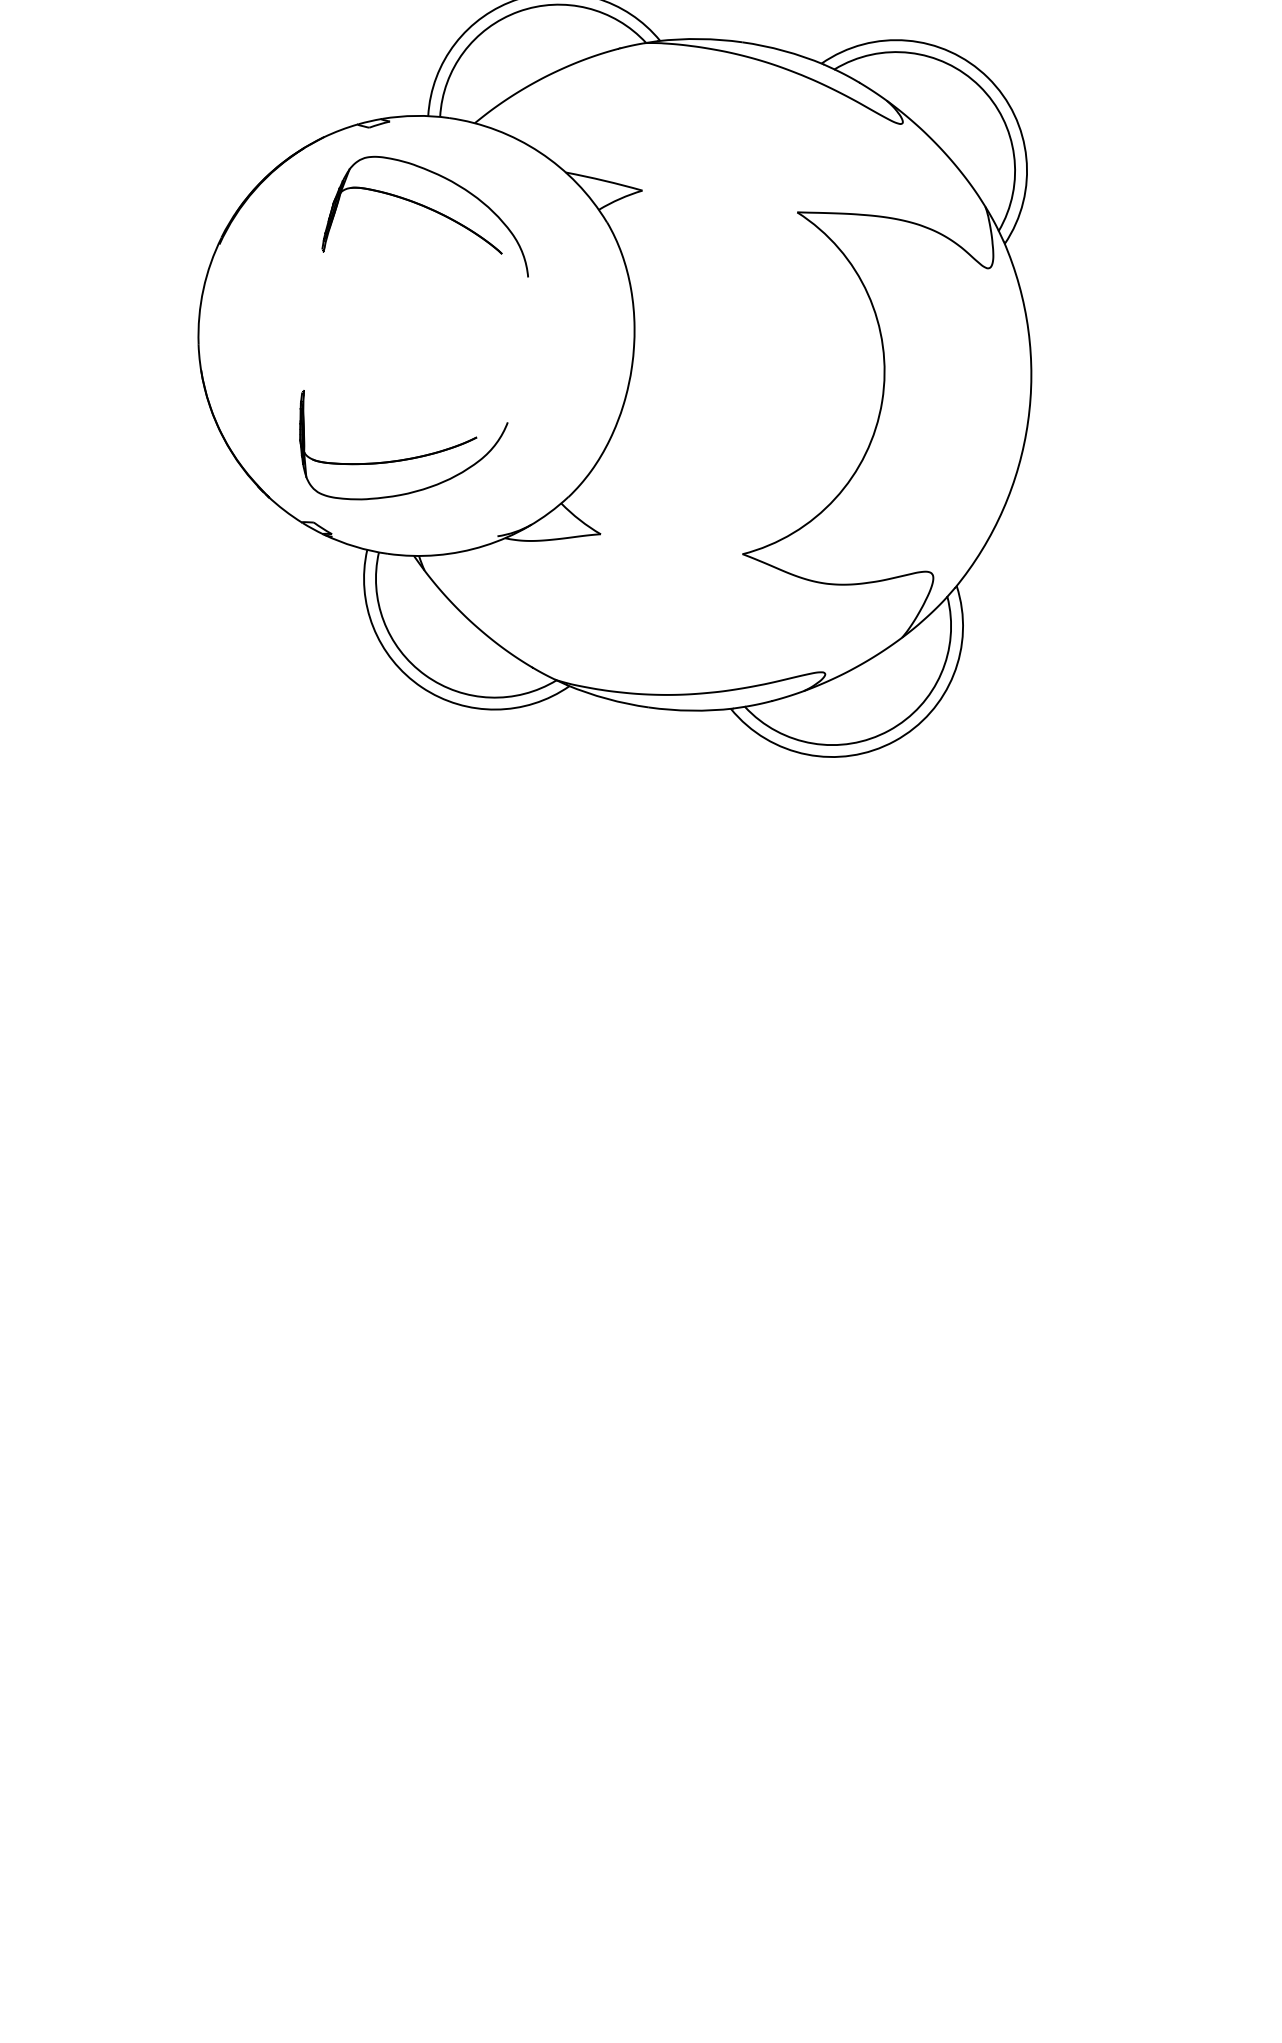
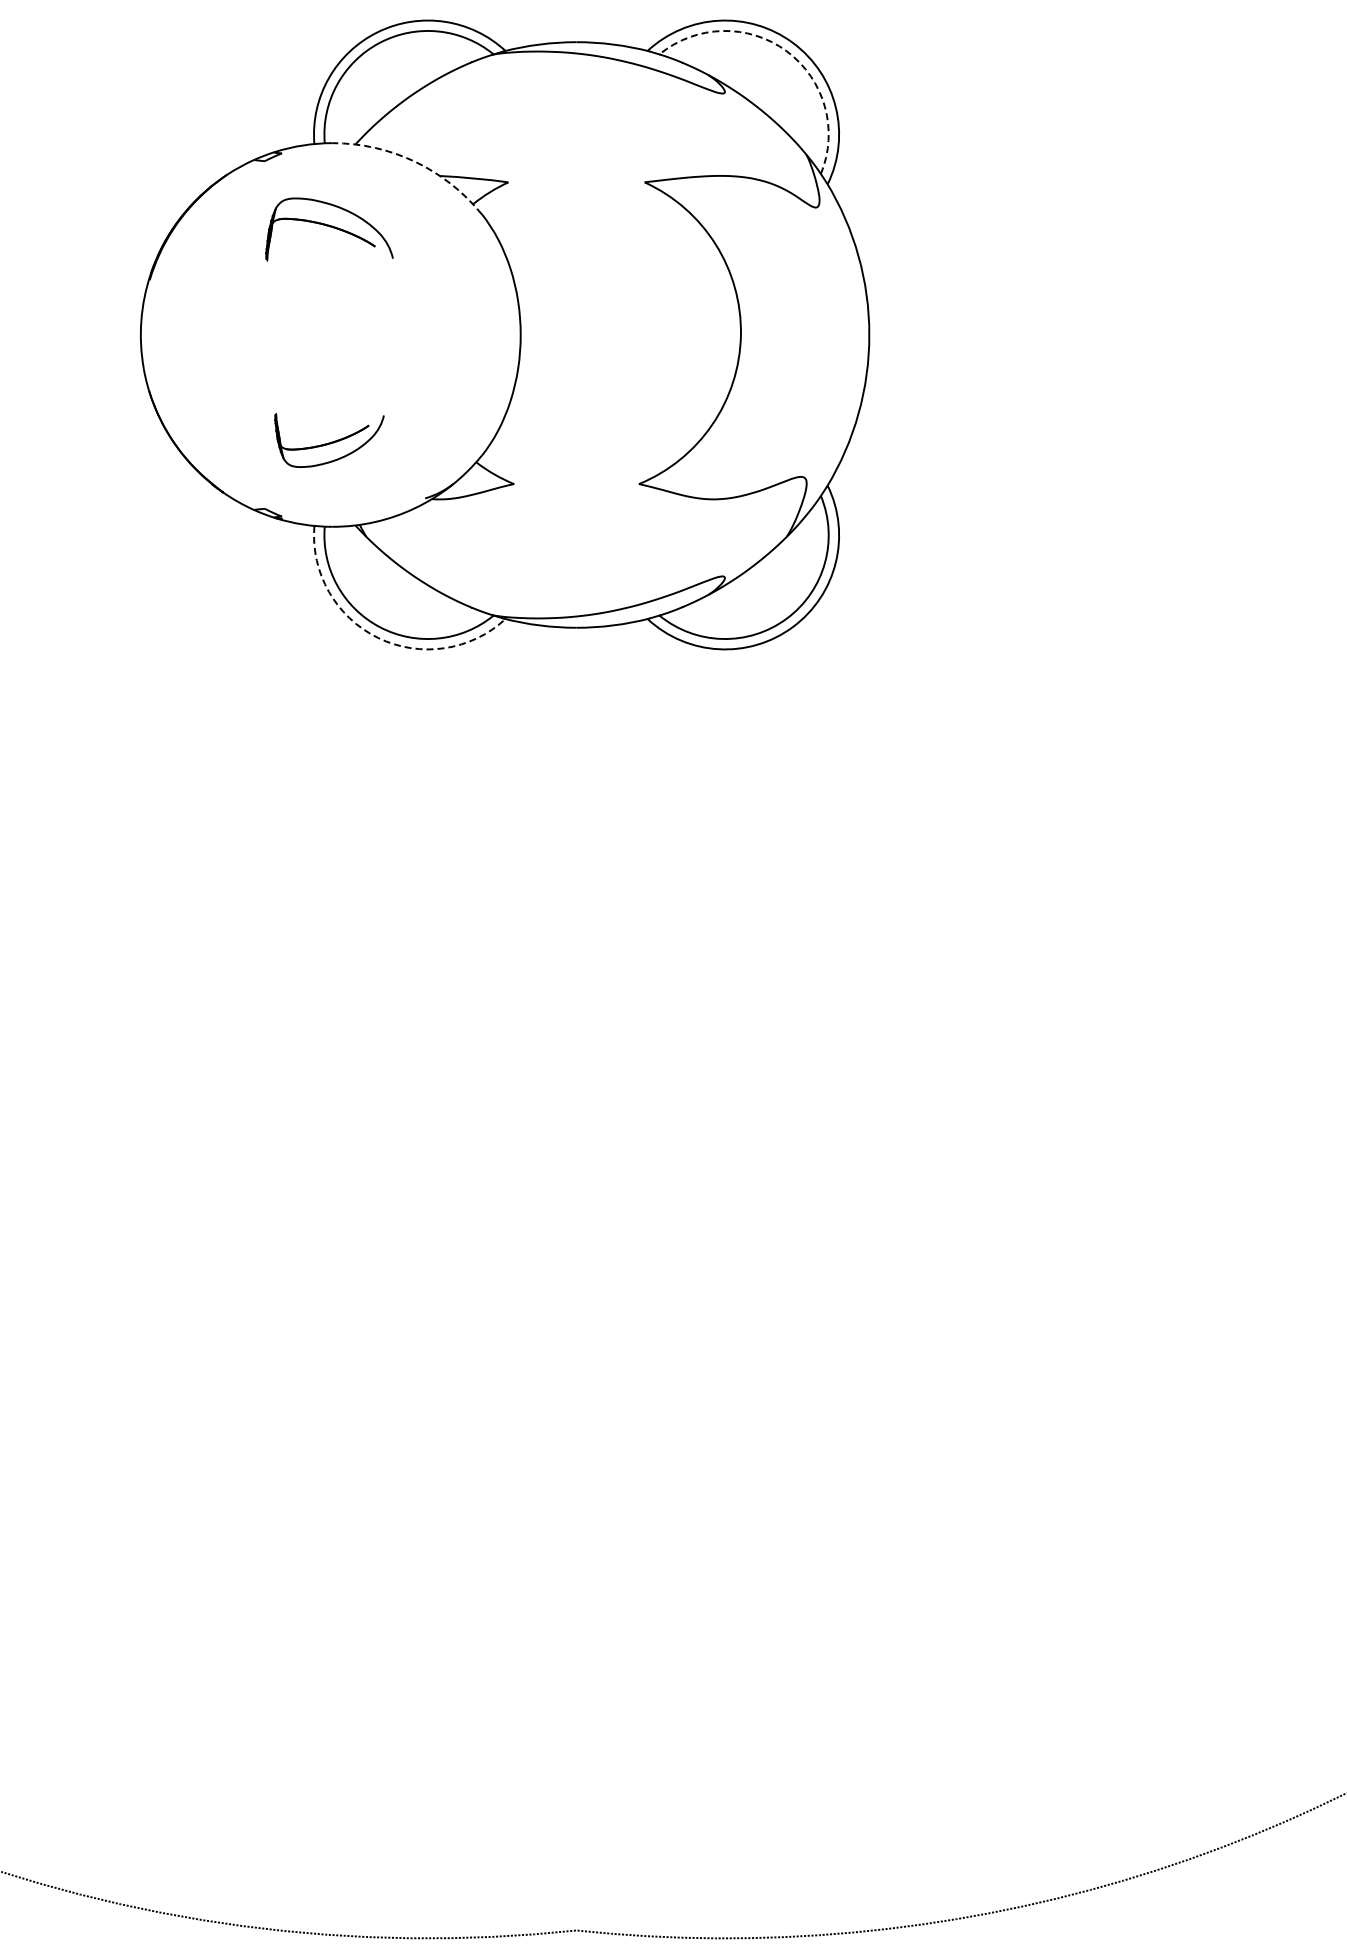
arc: (979, 86) -> (786, 51), solid -> dashed
arc: (540, 152) -> (415, 161), solid -> dashed
part: (431, 215) -> (329, 229), size x0.7
part: (398, 455) -> (329, 440), size x0.6
arc: (422, 686) -> (378, 637), solid -> dashed

